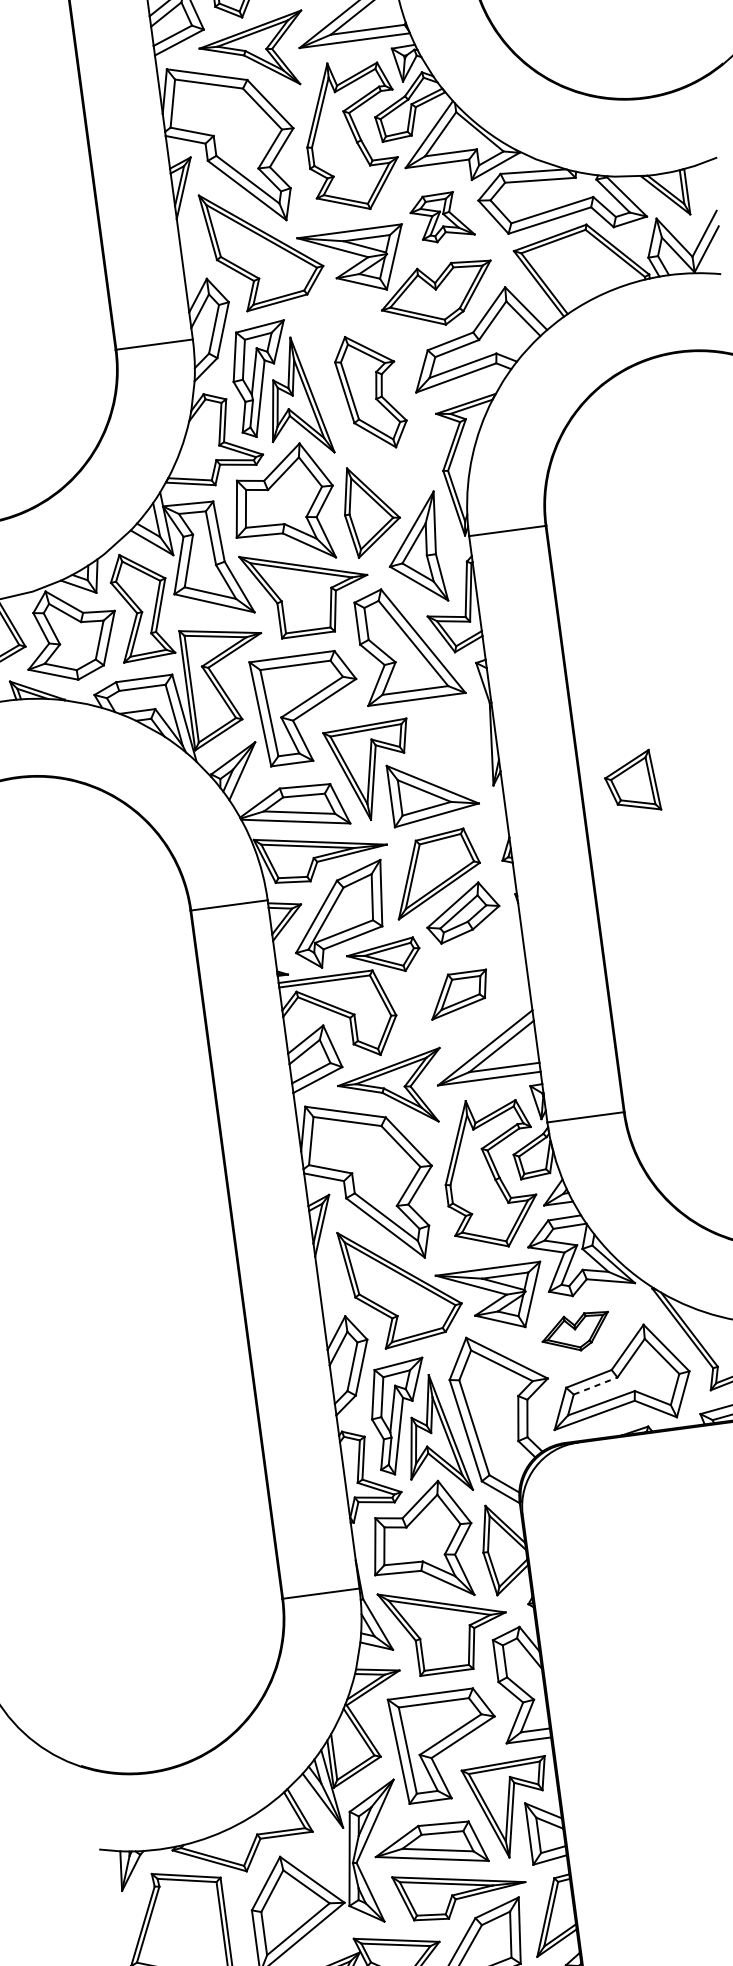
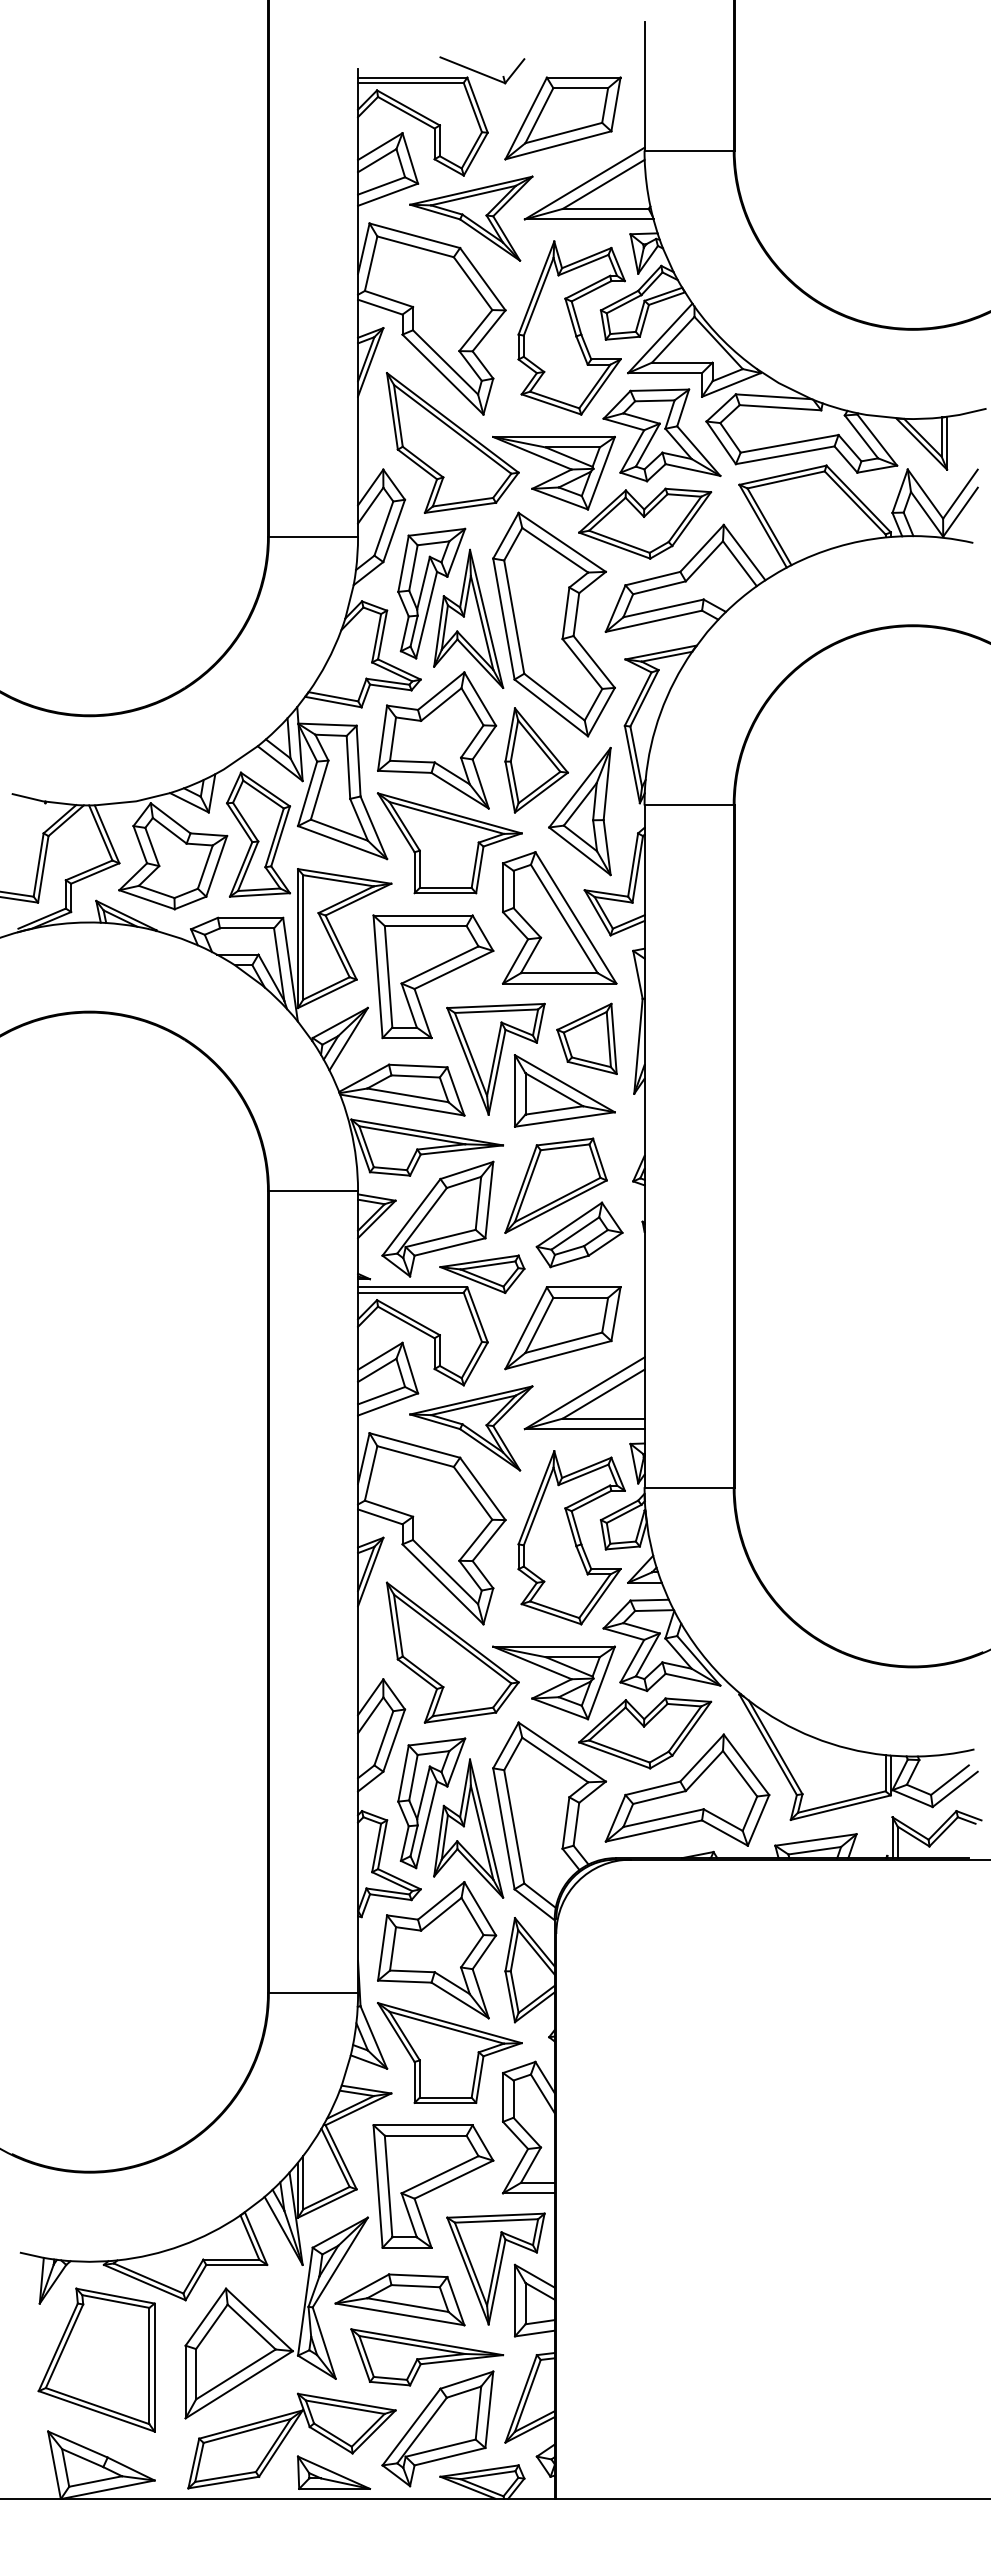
part: (441, 217) -> (661, 435), size x1.67
part: (370, 392) -> (553, 624), size x1.67
part: (631, 782) -> (586, 1038), moved
part: (458, 994) -> (562, 1328), size x1.67
part: (576, 1332) -> (645, 1733), size x1.67
line: (595, 1386) -> (659, 1797), dashed -> solid

